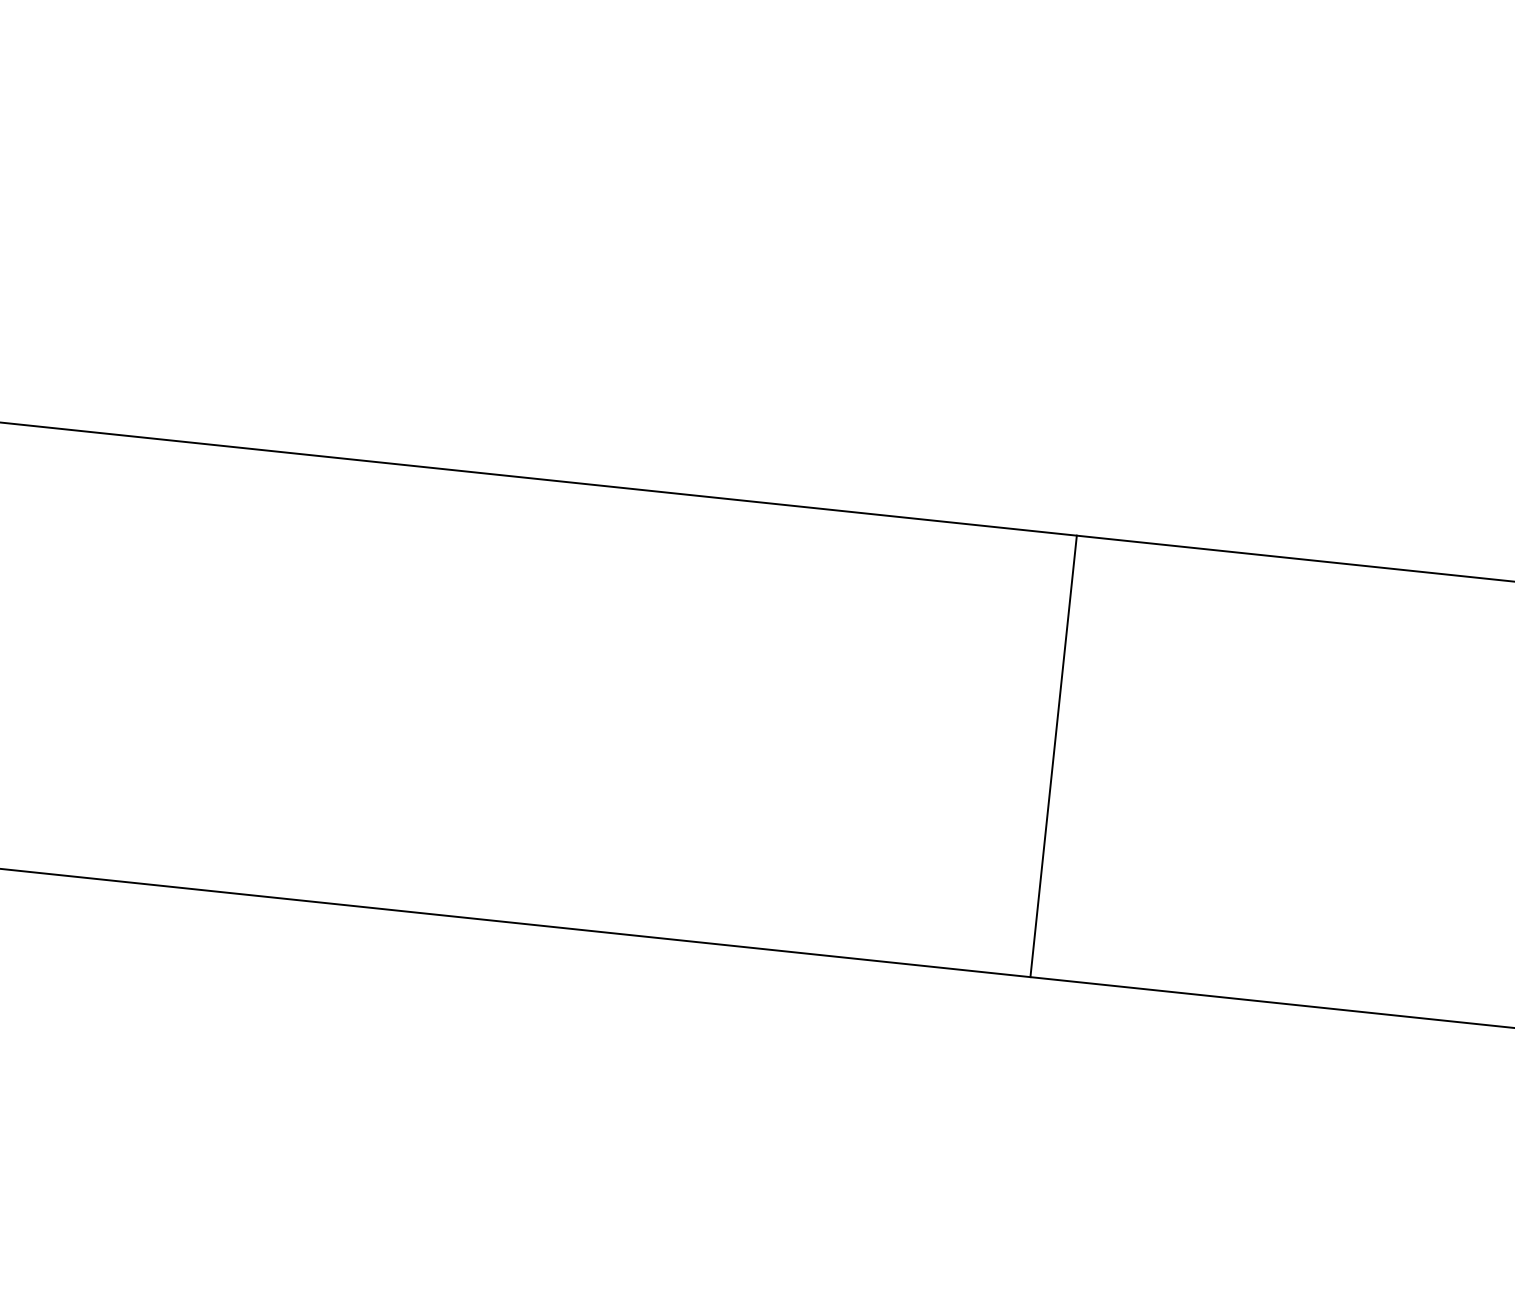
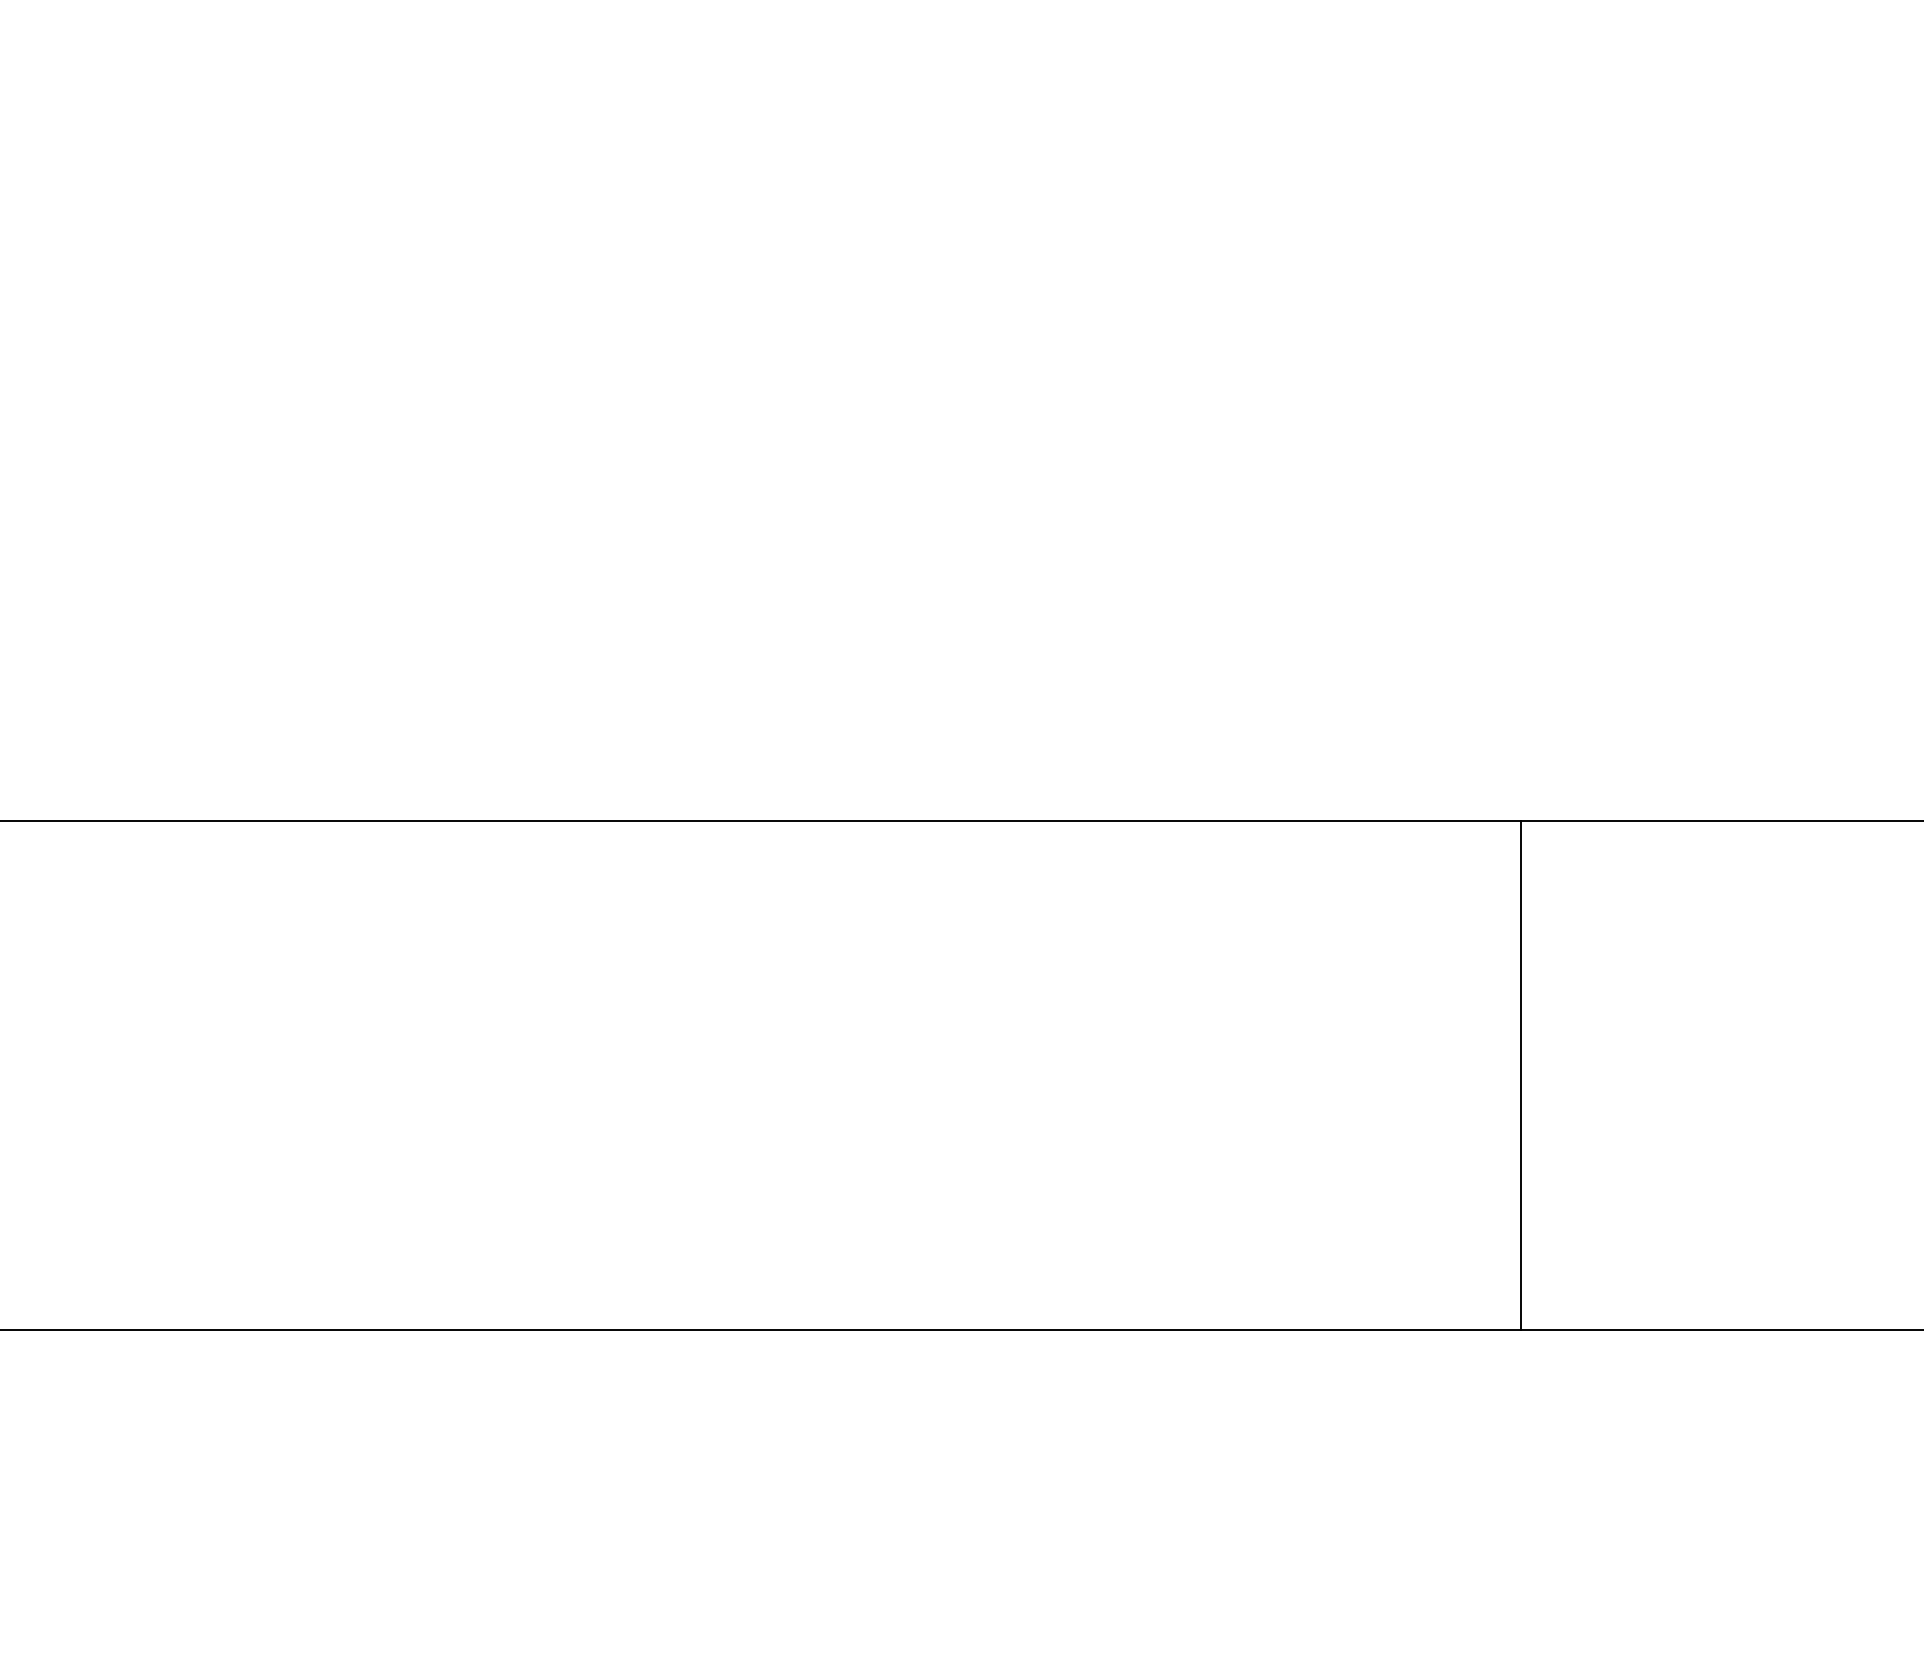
line: (1054, 756) -> (1521, 1075), moved

